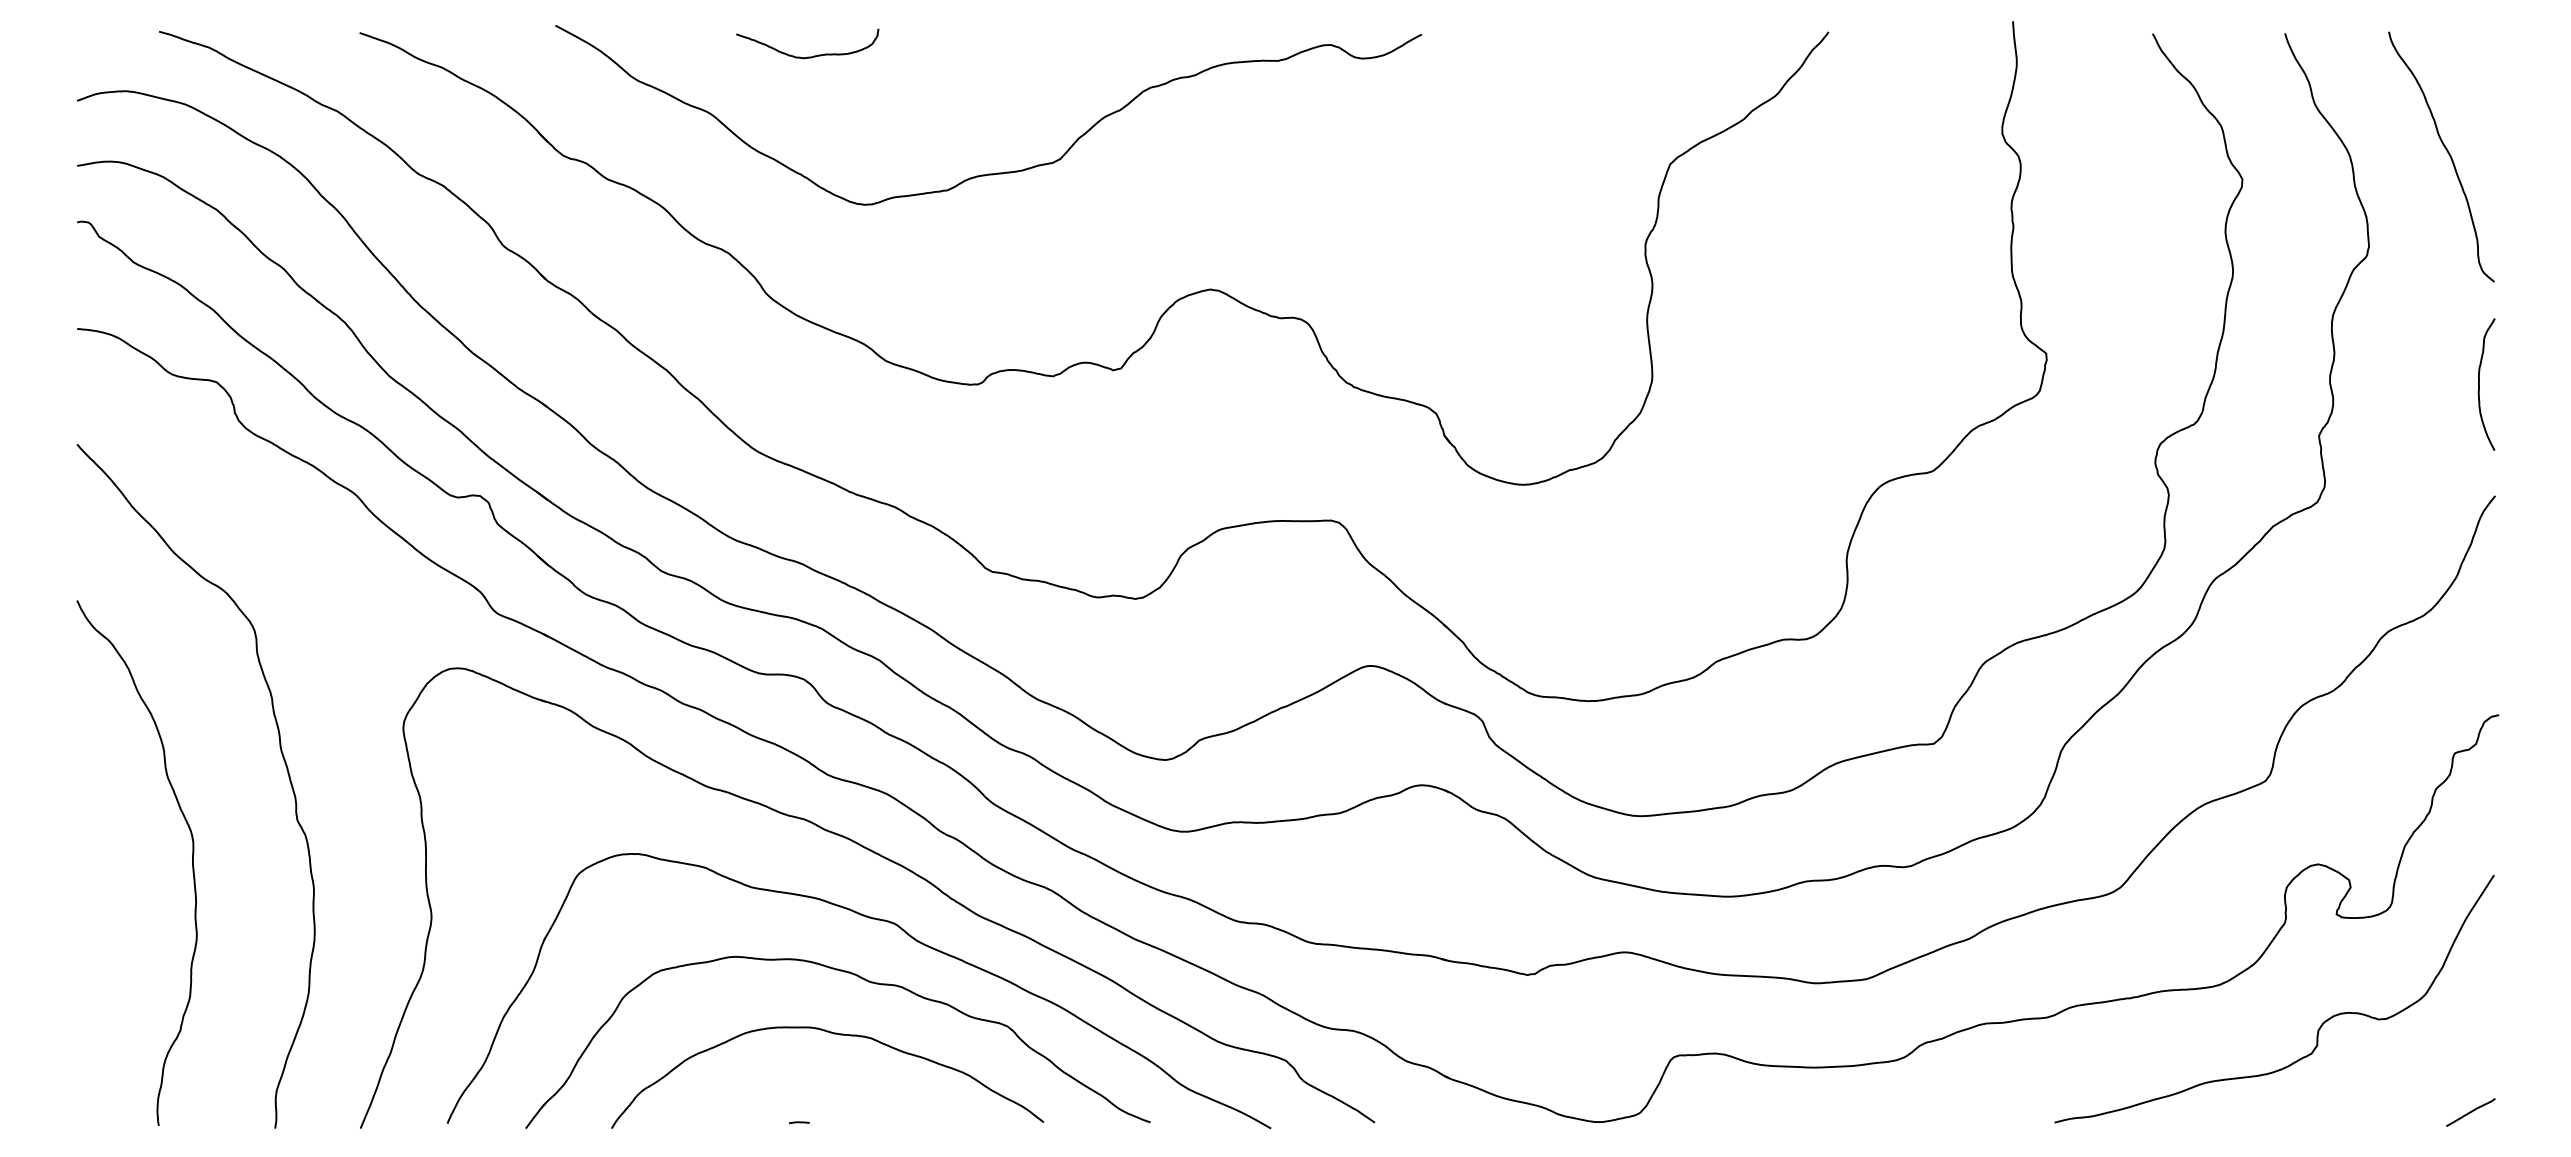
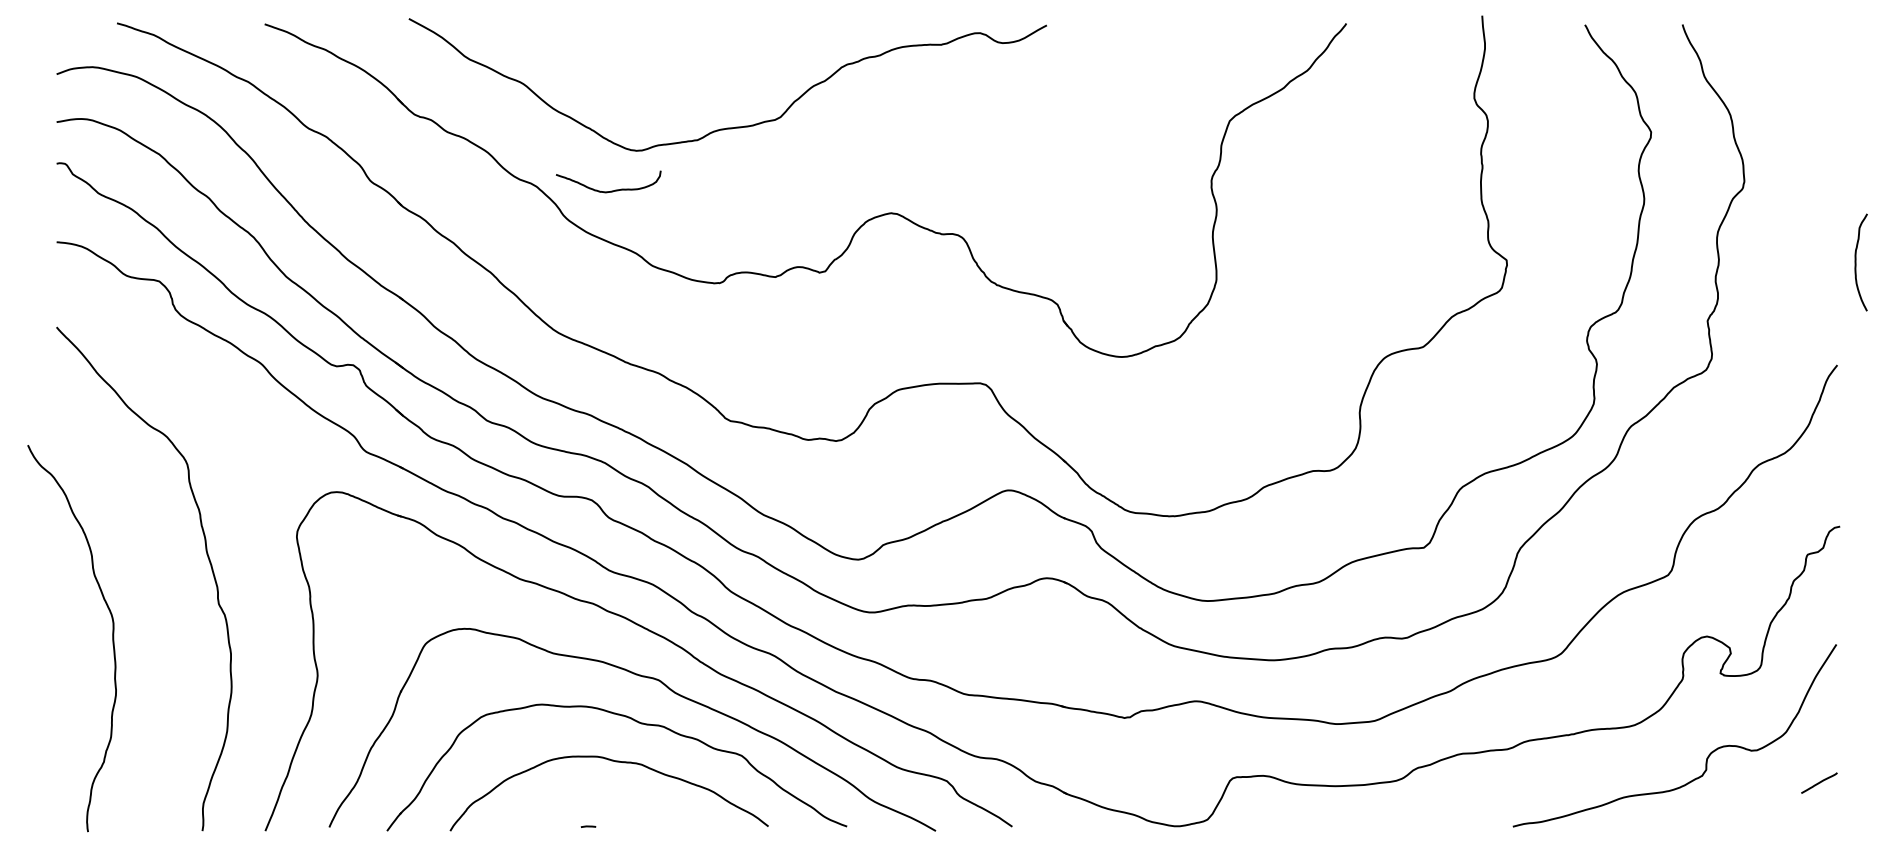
curve: (807, 56) -> (608, 191), moved
curve: (2446, 151) -> (1801, 111), removed
curve: (2479, 384) -> (1855, 262), moved
curve: (192, 862) -> (112, 638), moved
line: (2470, 1112) -> (1819, 783), moved

